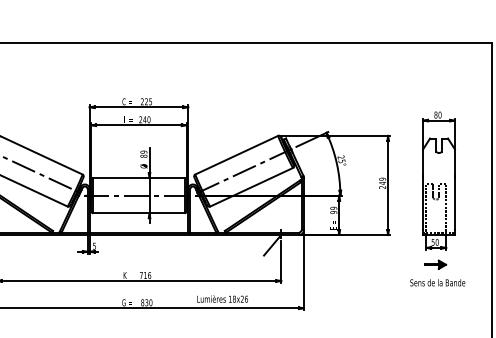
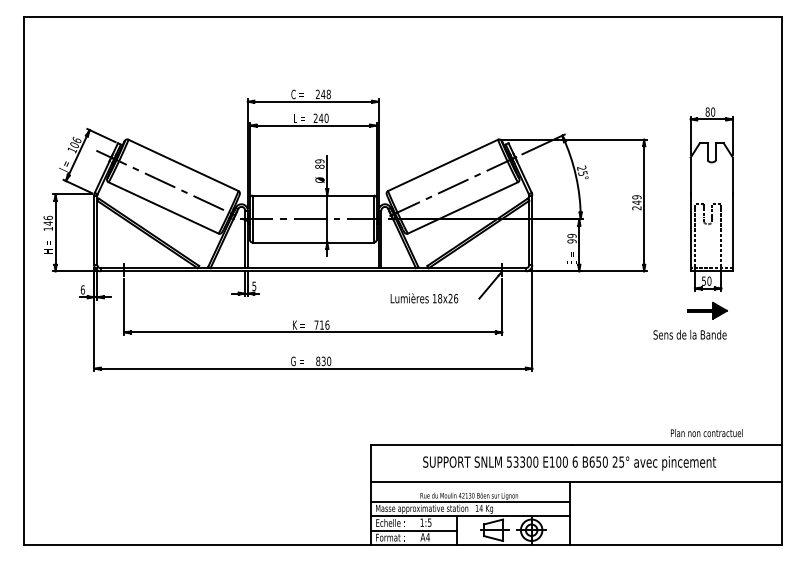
text: (148, 101) -> (325, 94), 225 -> 248
part: (435, 264) -> (707, 310), size x1.43
text: (437, 282) -> (689, 334), moved
text: (222, 299) -> (424, 298), moved

